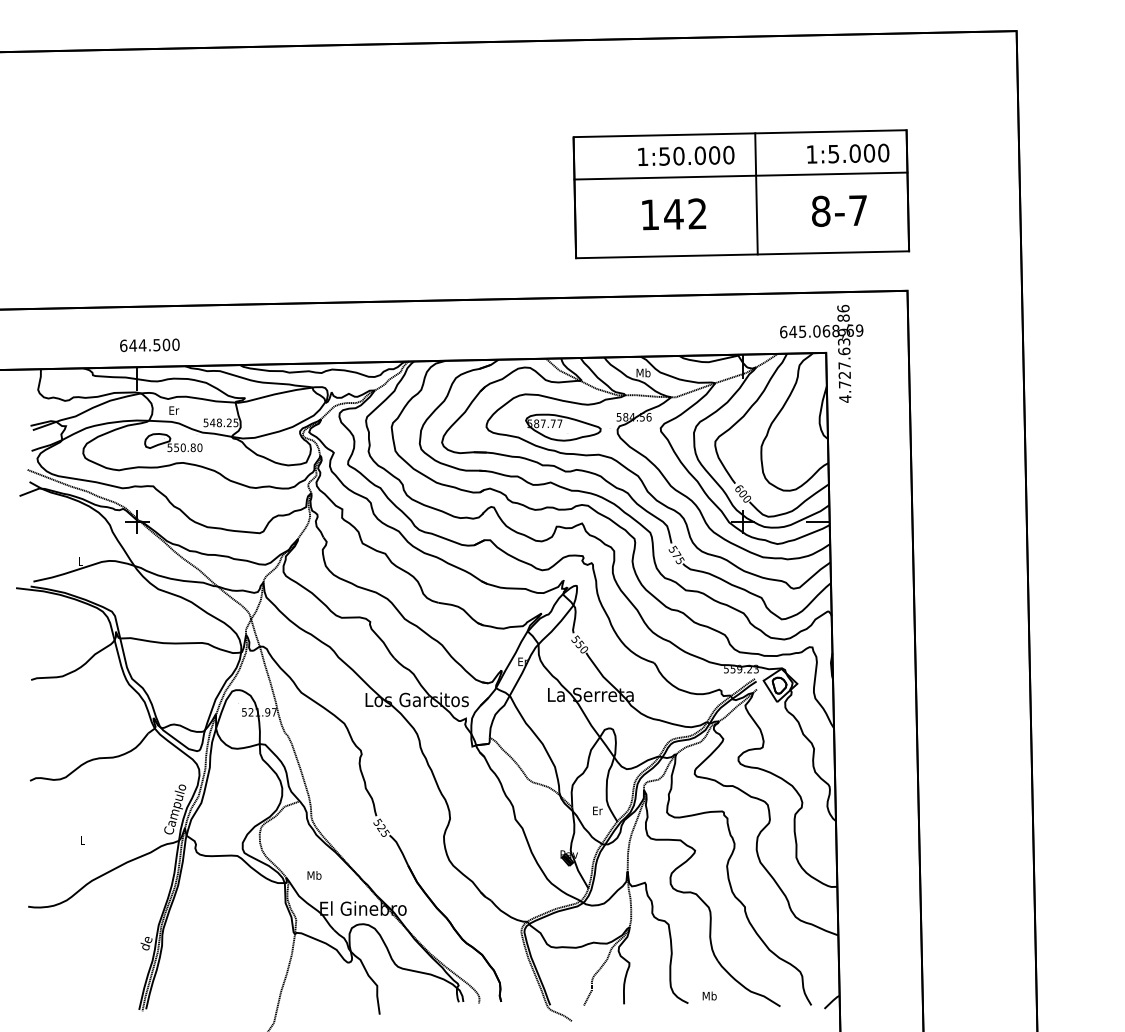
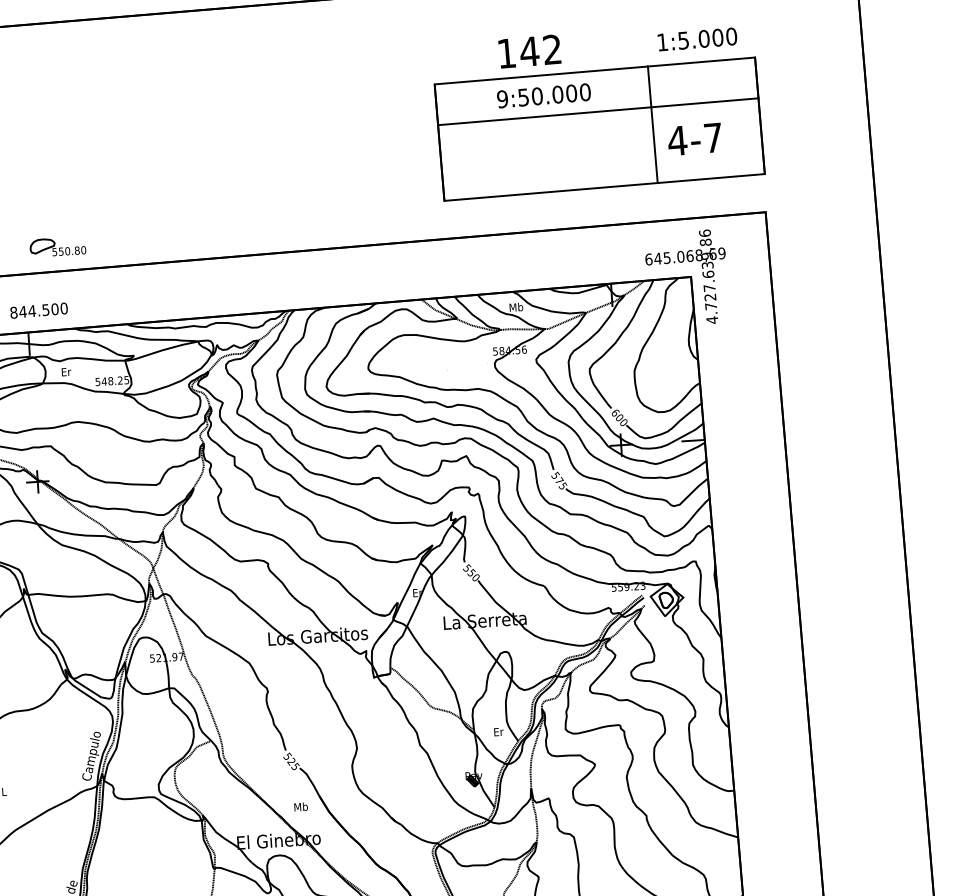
text: (848, 153) -> (697, 39), moved
text: (642, 156) -> (502, 98), 1:50.000 -> 9:50.000
line: (756, 193) -> (652, 124), moved
text: (820, 210) -> (676, 140), 8-7 -> 4-7
text: (674, 214) -> (530, 51), moved
text: (123, 345) -> (13, 312), 644.500 -> 844.500
part: (563, 427) -> (442, 364), removed
part: (173, 442) -> (57, 246), moved
text: (314, 875) -> (301, 806), moved

